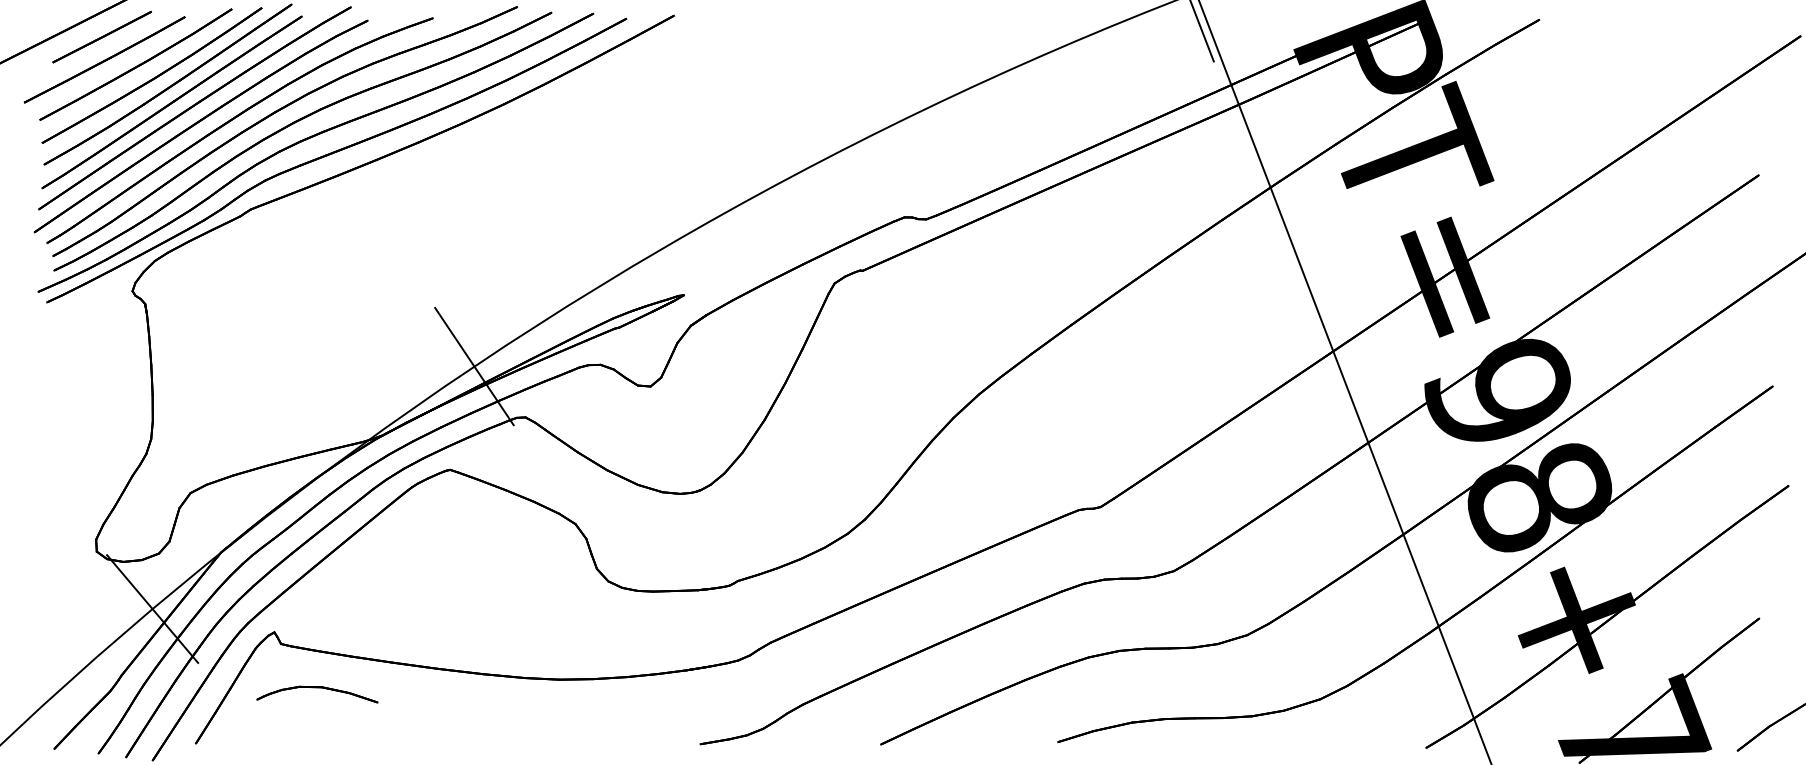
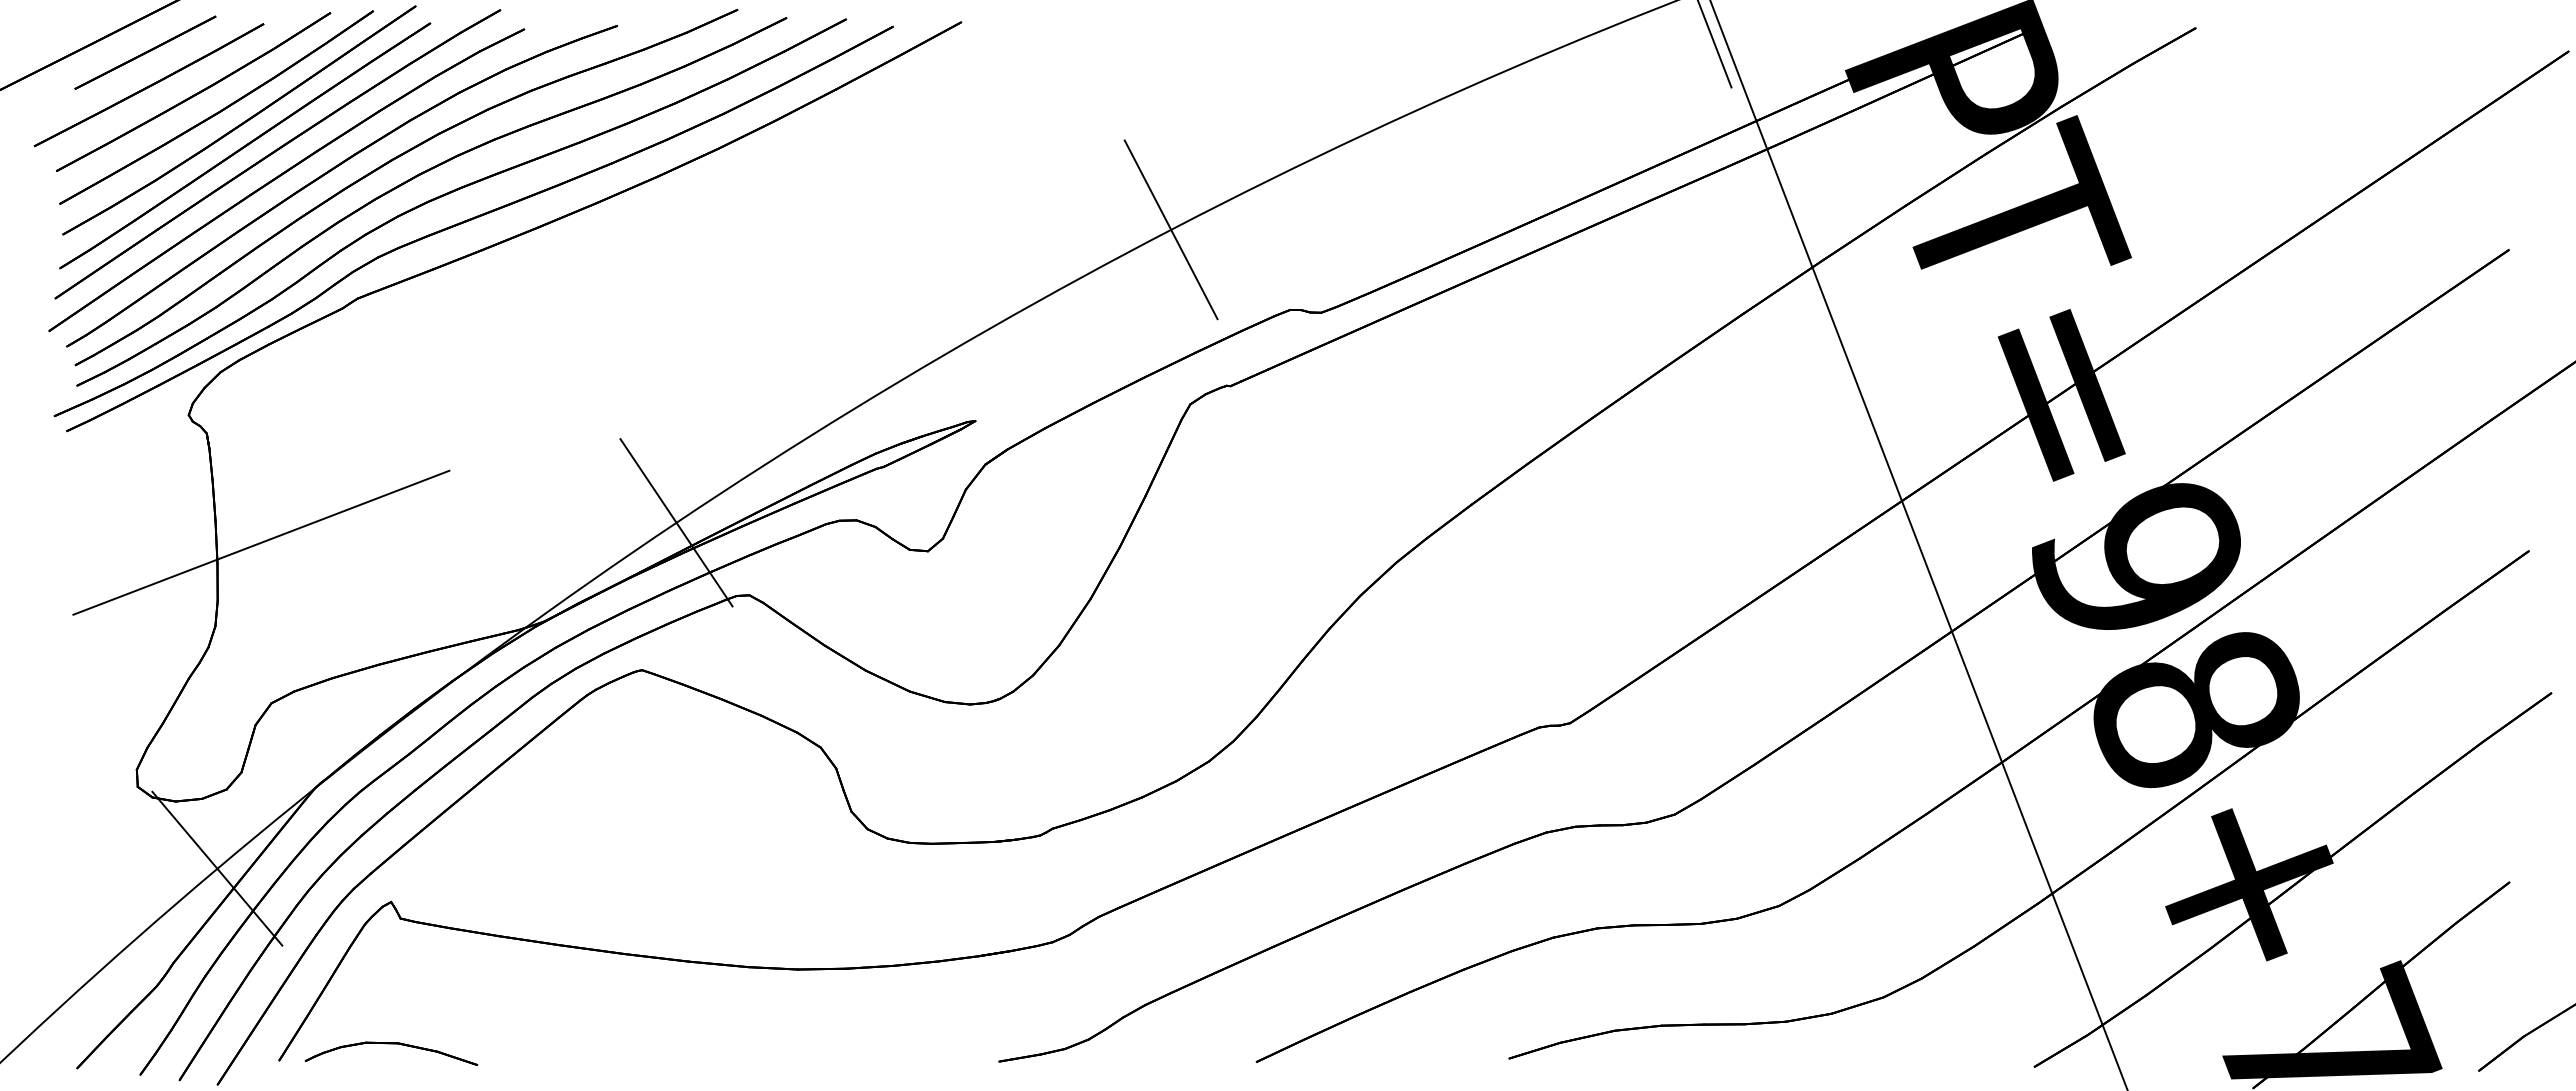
line: (820, 161) -> (1170, 229), added
line: (183, 380) -> (261, 542), added
part: (317, 688) -> (391, 1044), moved

